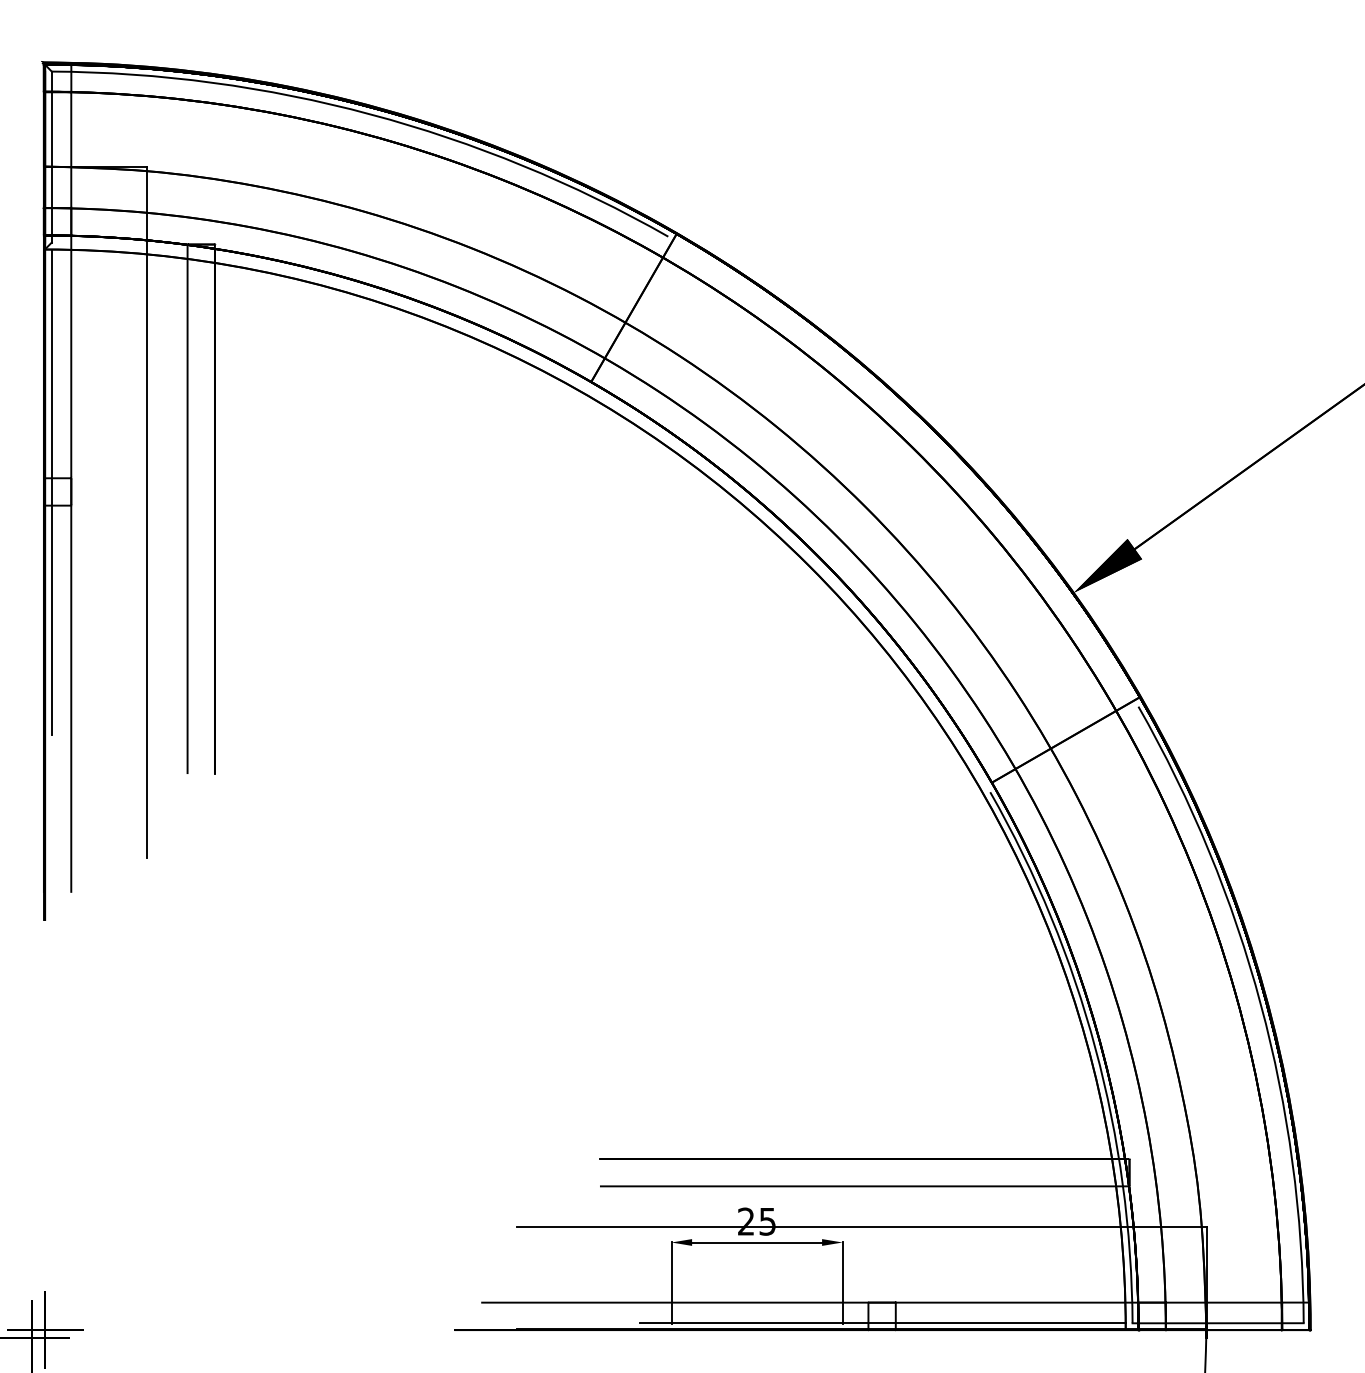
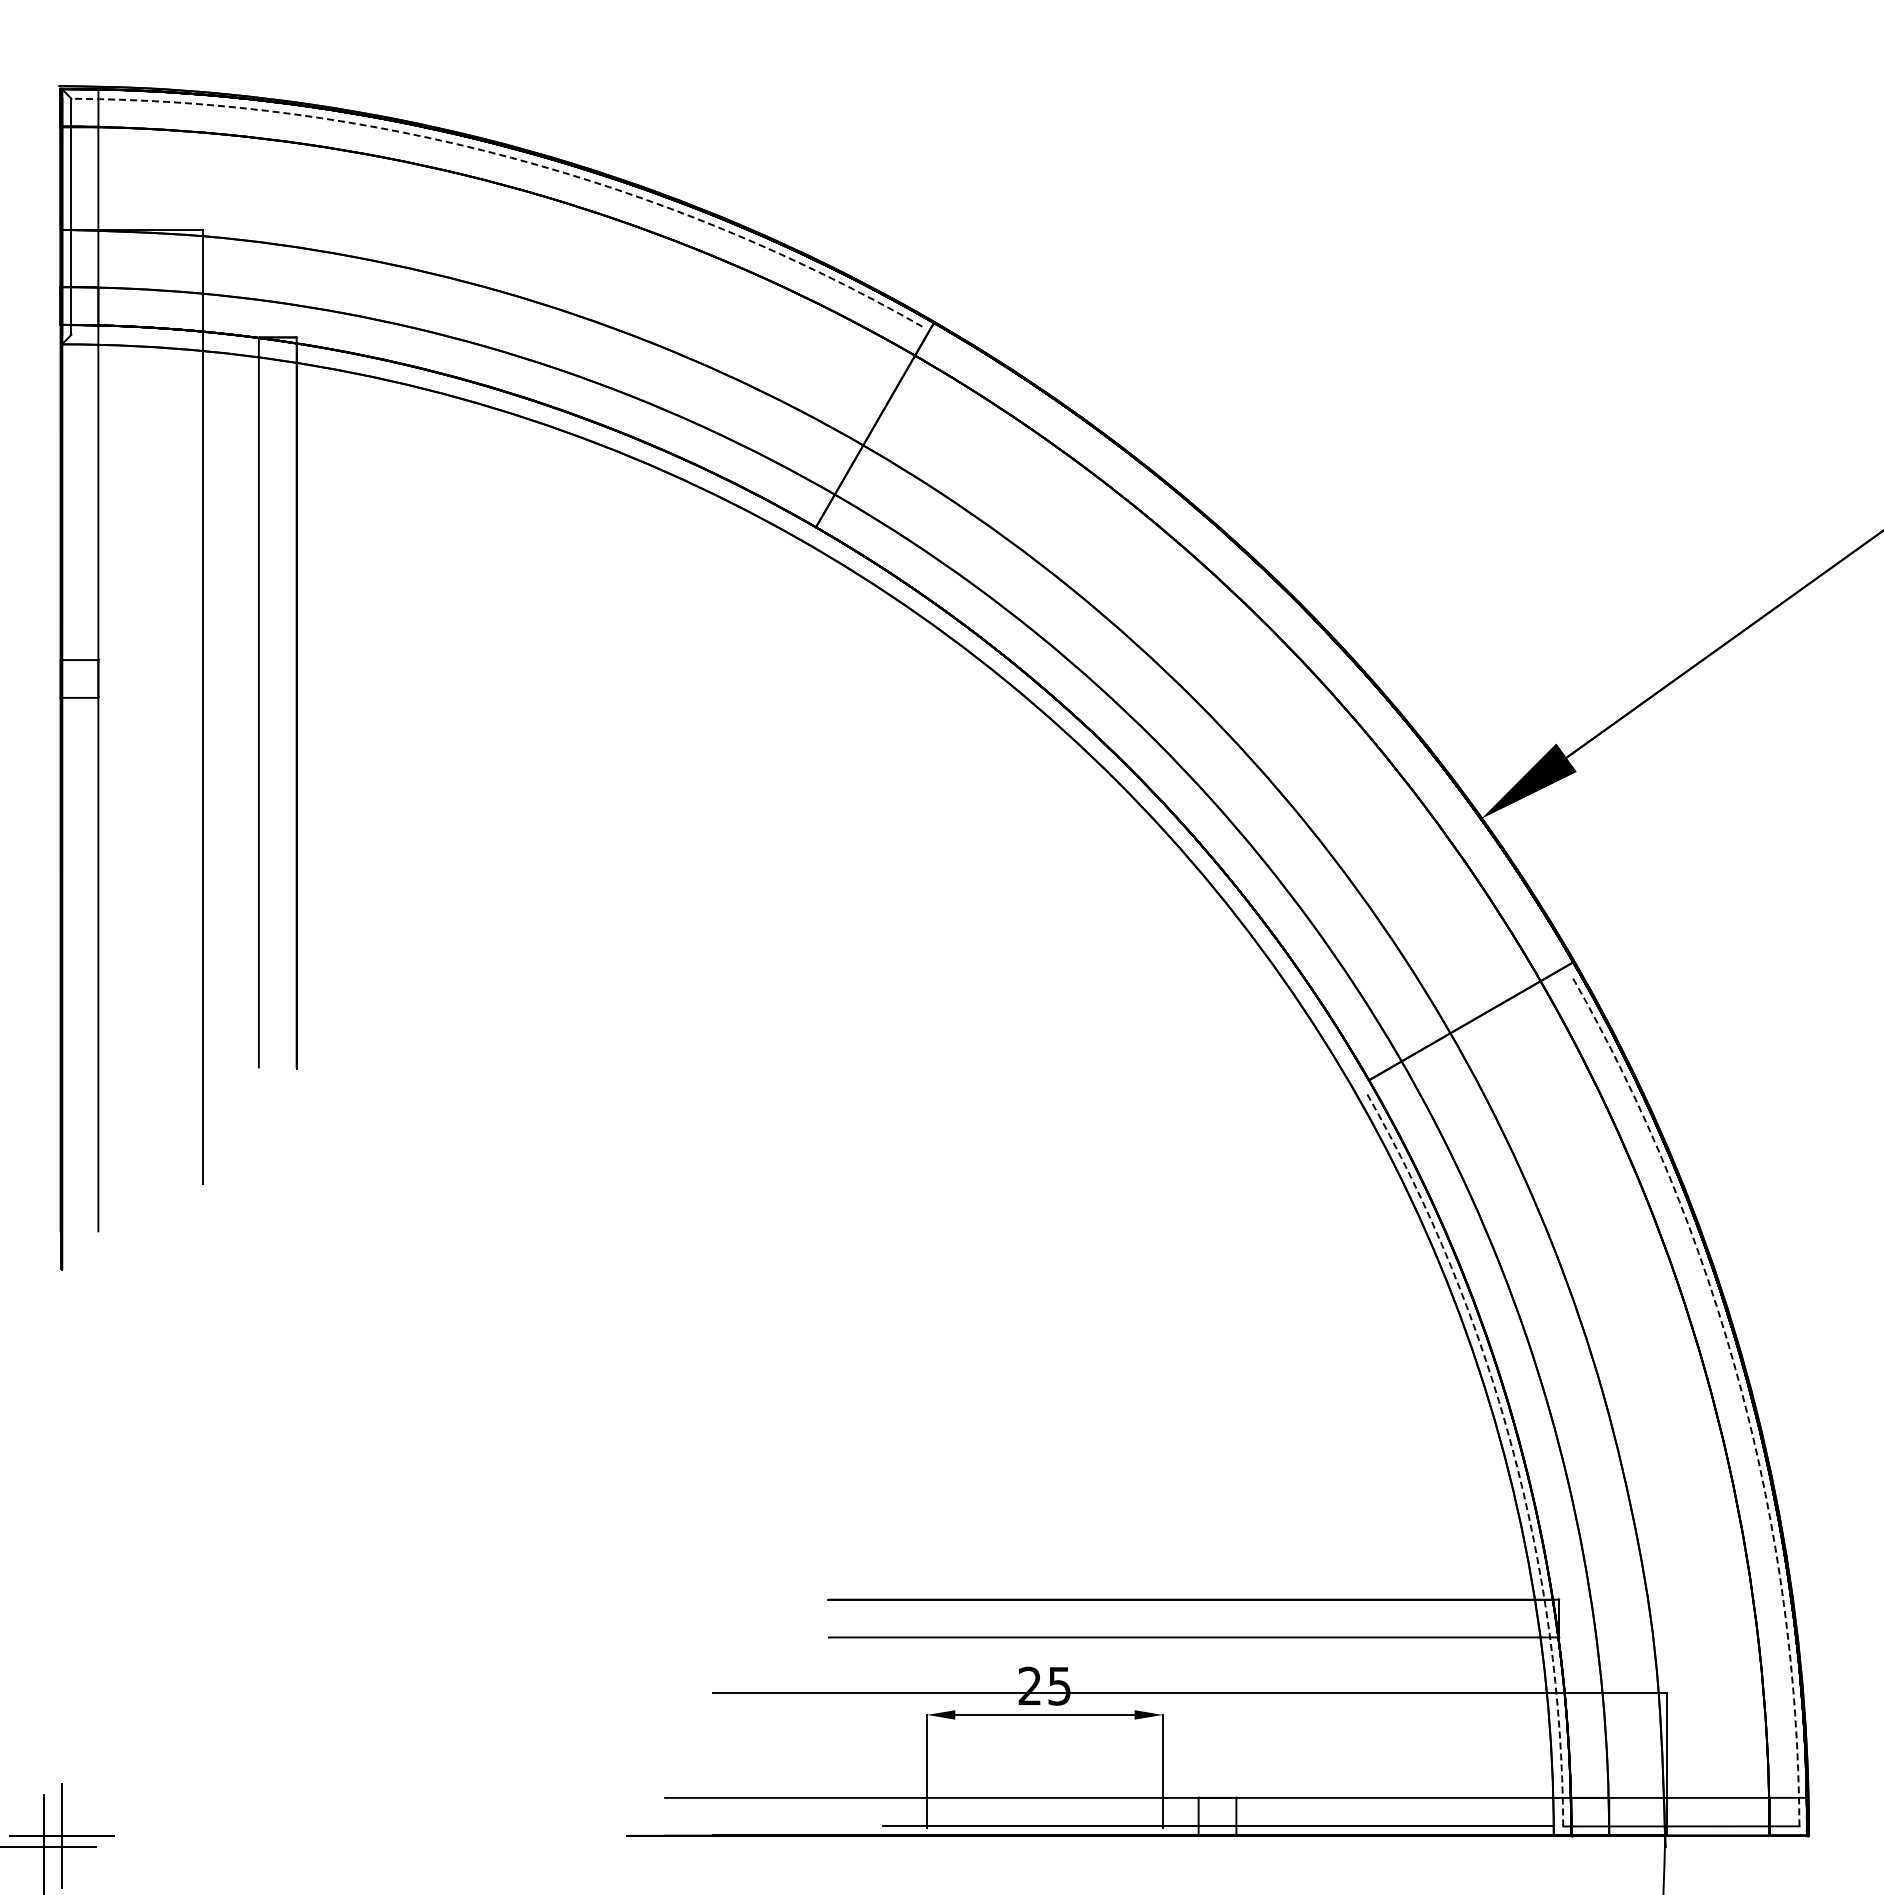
arc: (370, 114) -> (511, 157), solid -> dashed
line: (51, 492) -> (71, 679), removed
arc: (1261, 1004) -> (1740, 1386), solid -> dashed
arc: (1095, 1048) -> (1512, 1447), solid -> dashed

